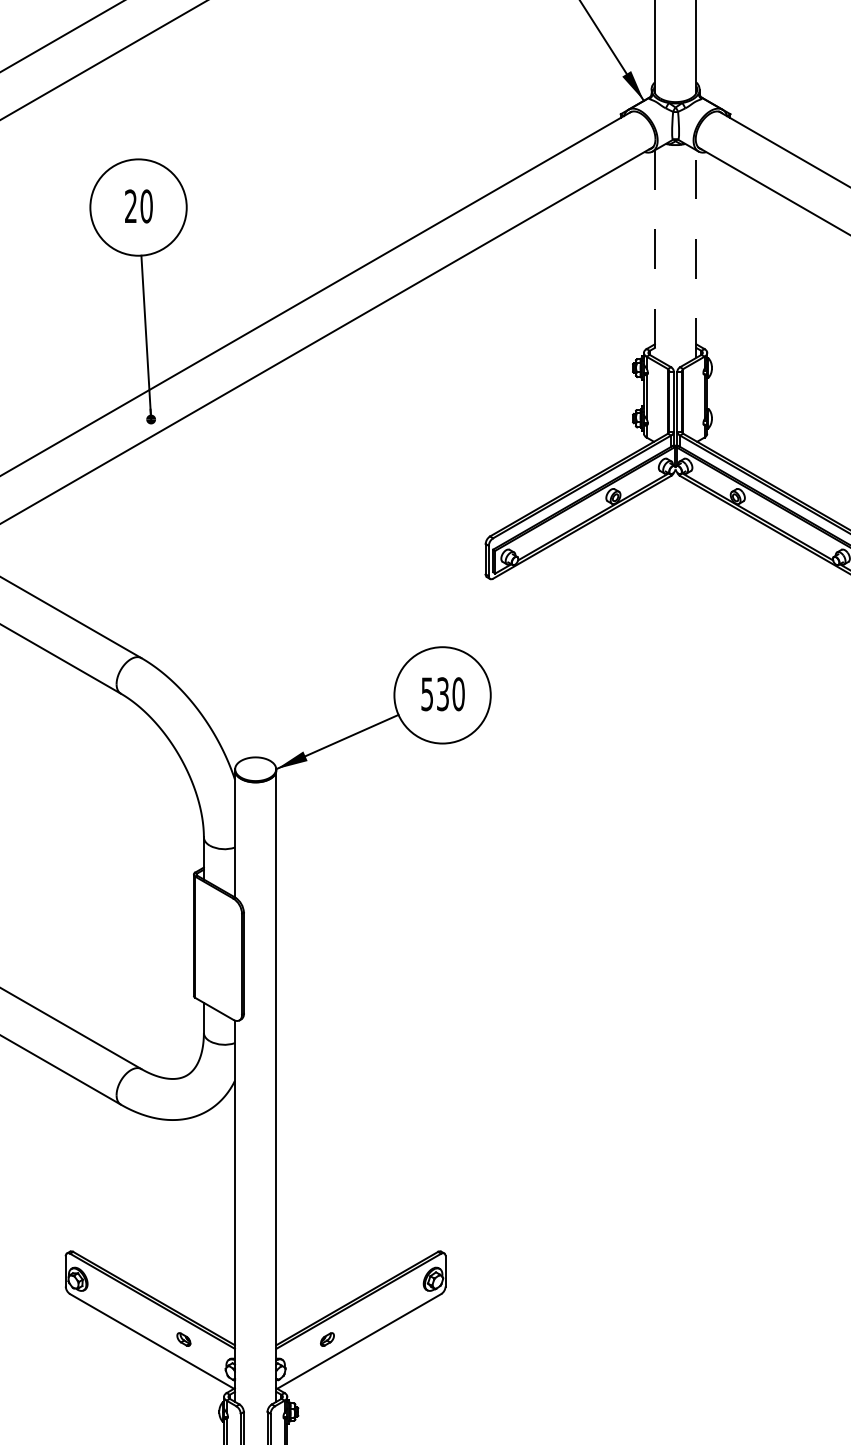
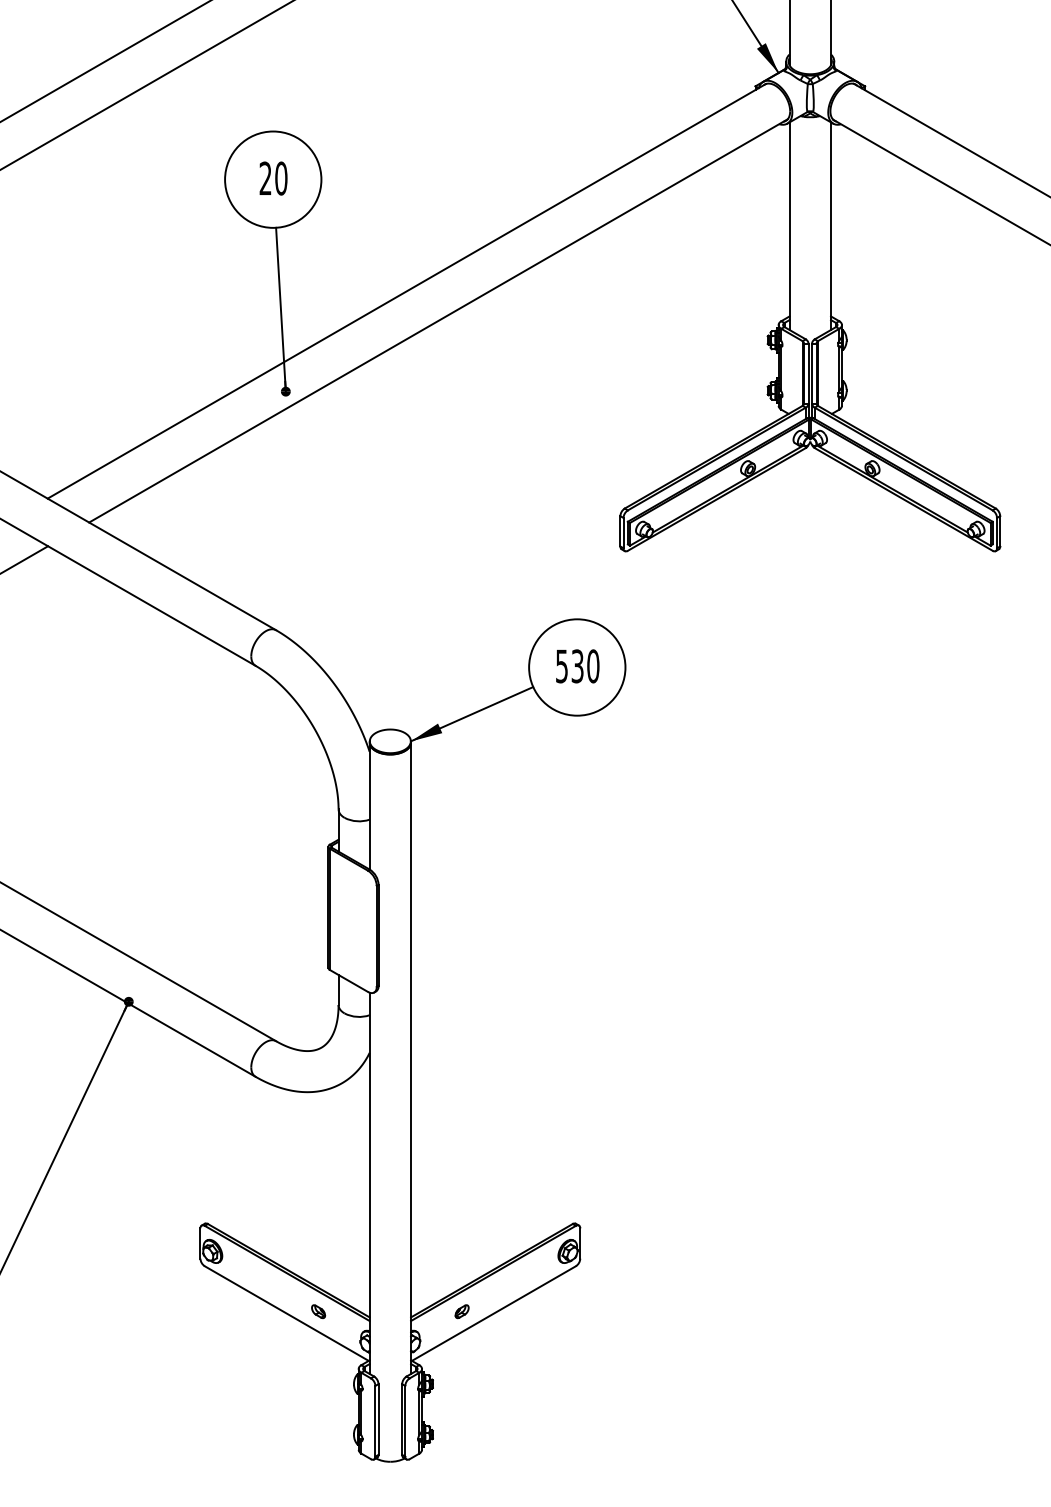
line: (654, 254) -> (789, 226), dashed -> solid
line: (696, 254) -> (831, 226), dashed -> solid

